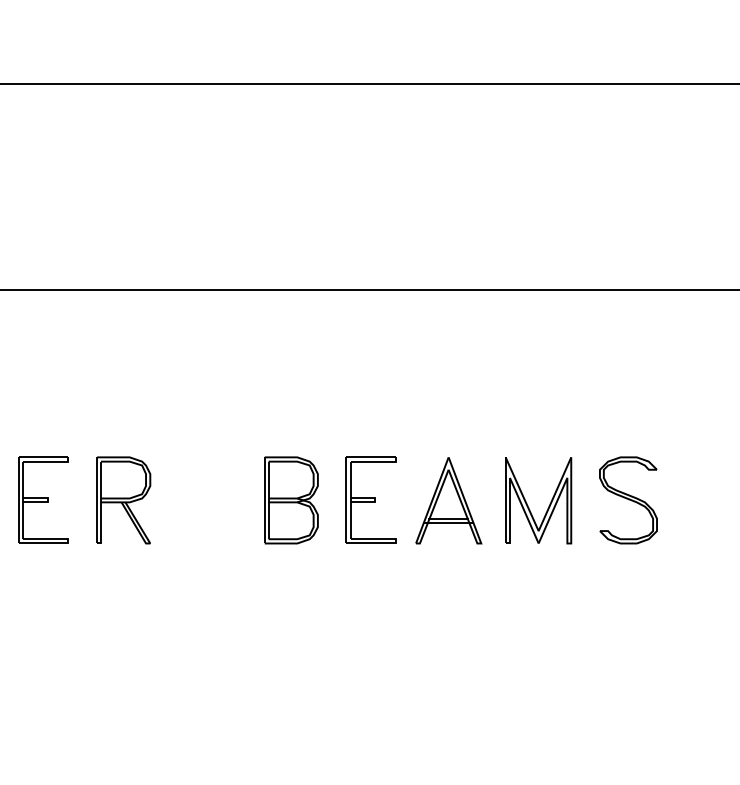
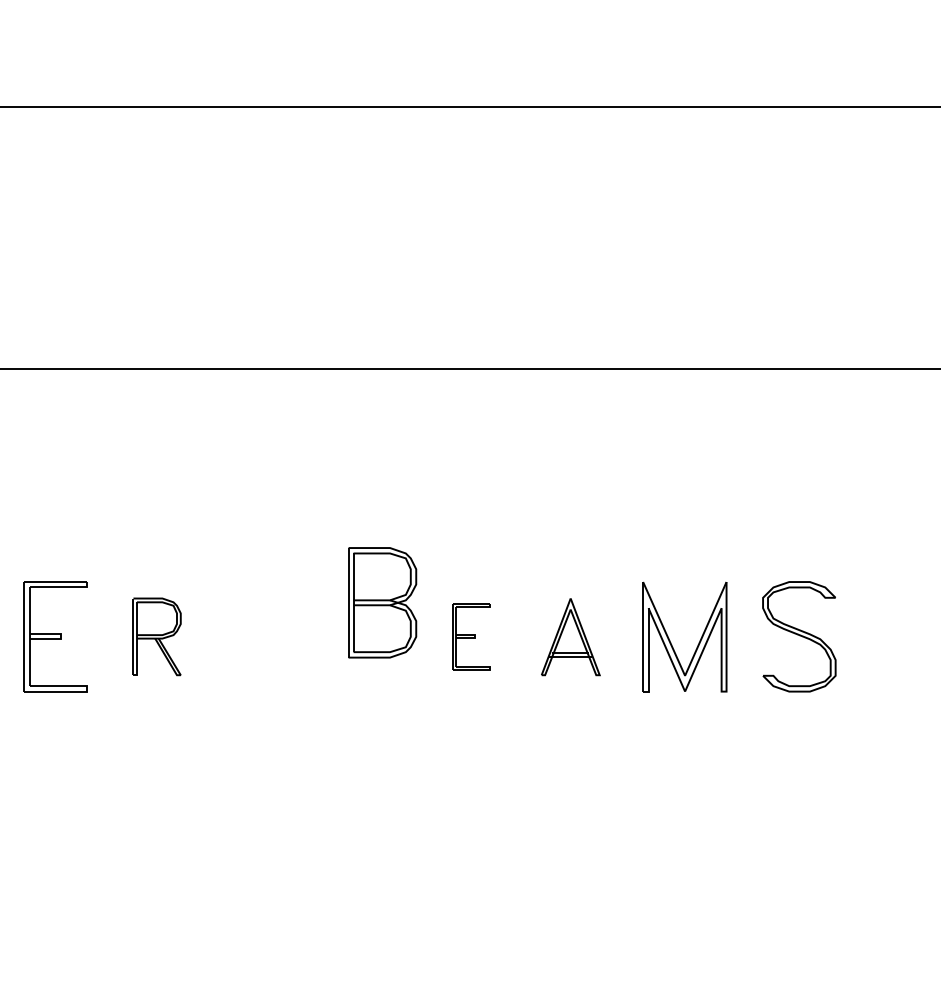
part: (123, 500) -> (156, 636), size x0.7
part: (291, 500) -> (382, 602), moved
part: (370, 500) -> (471, 636), size x0.6
part: (448, 500) -> (570, 636), size x0.7

